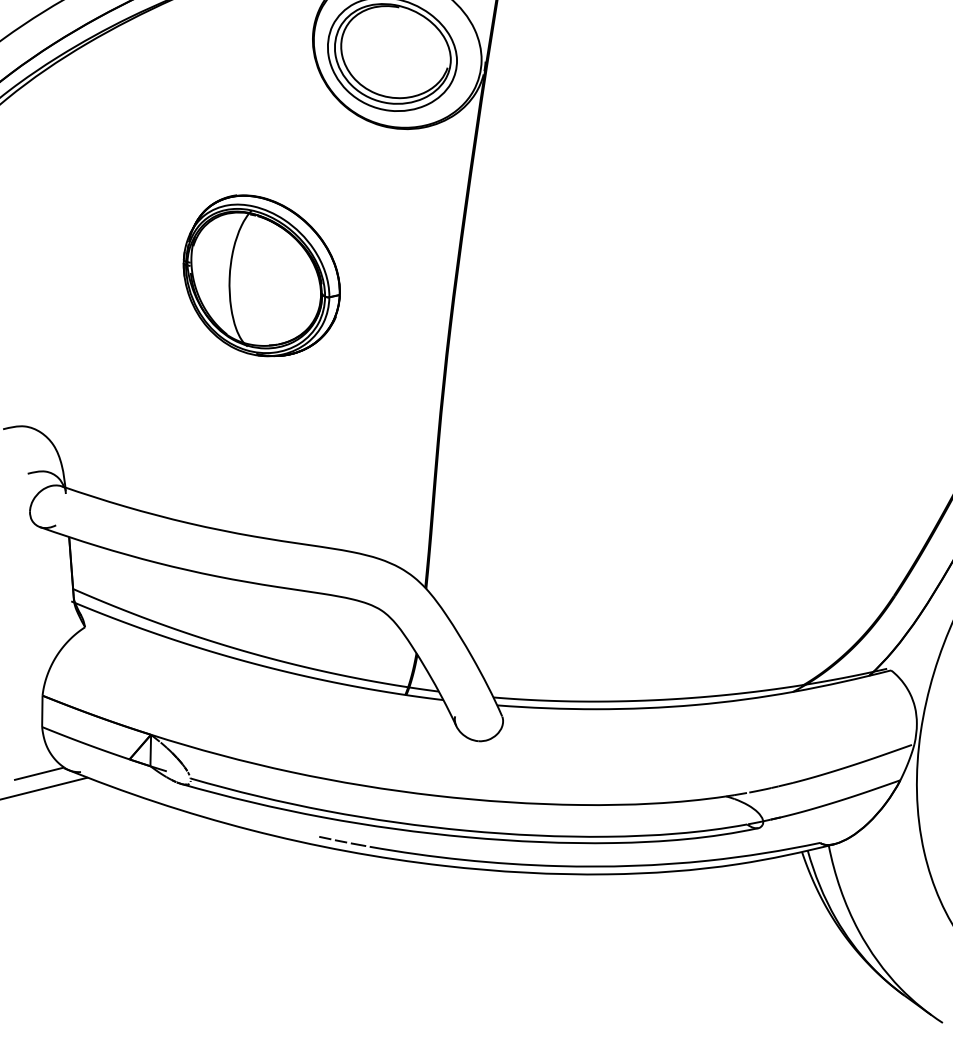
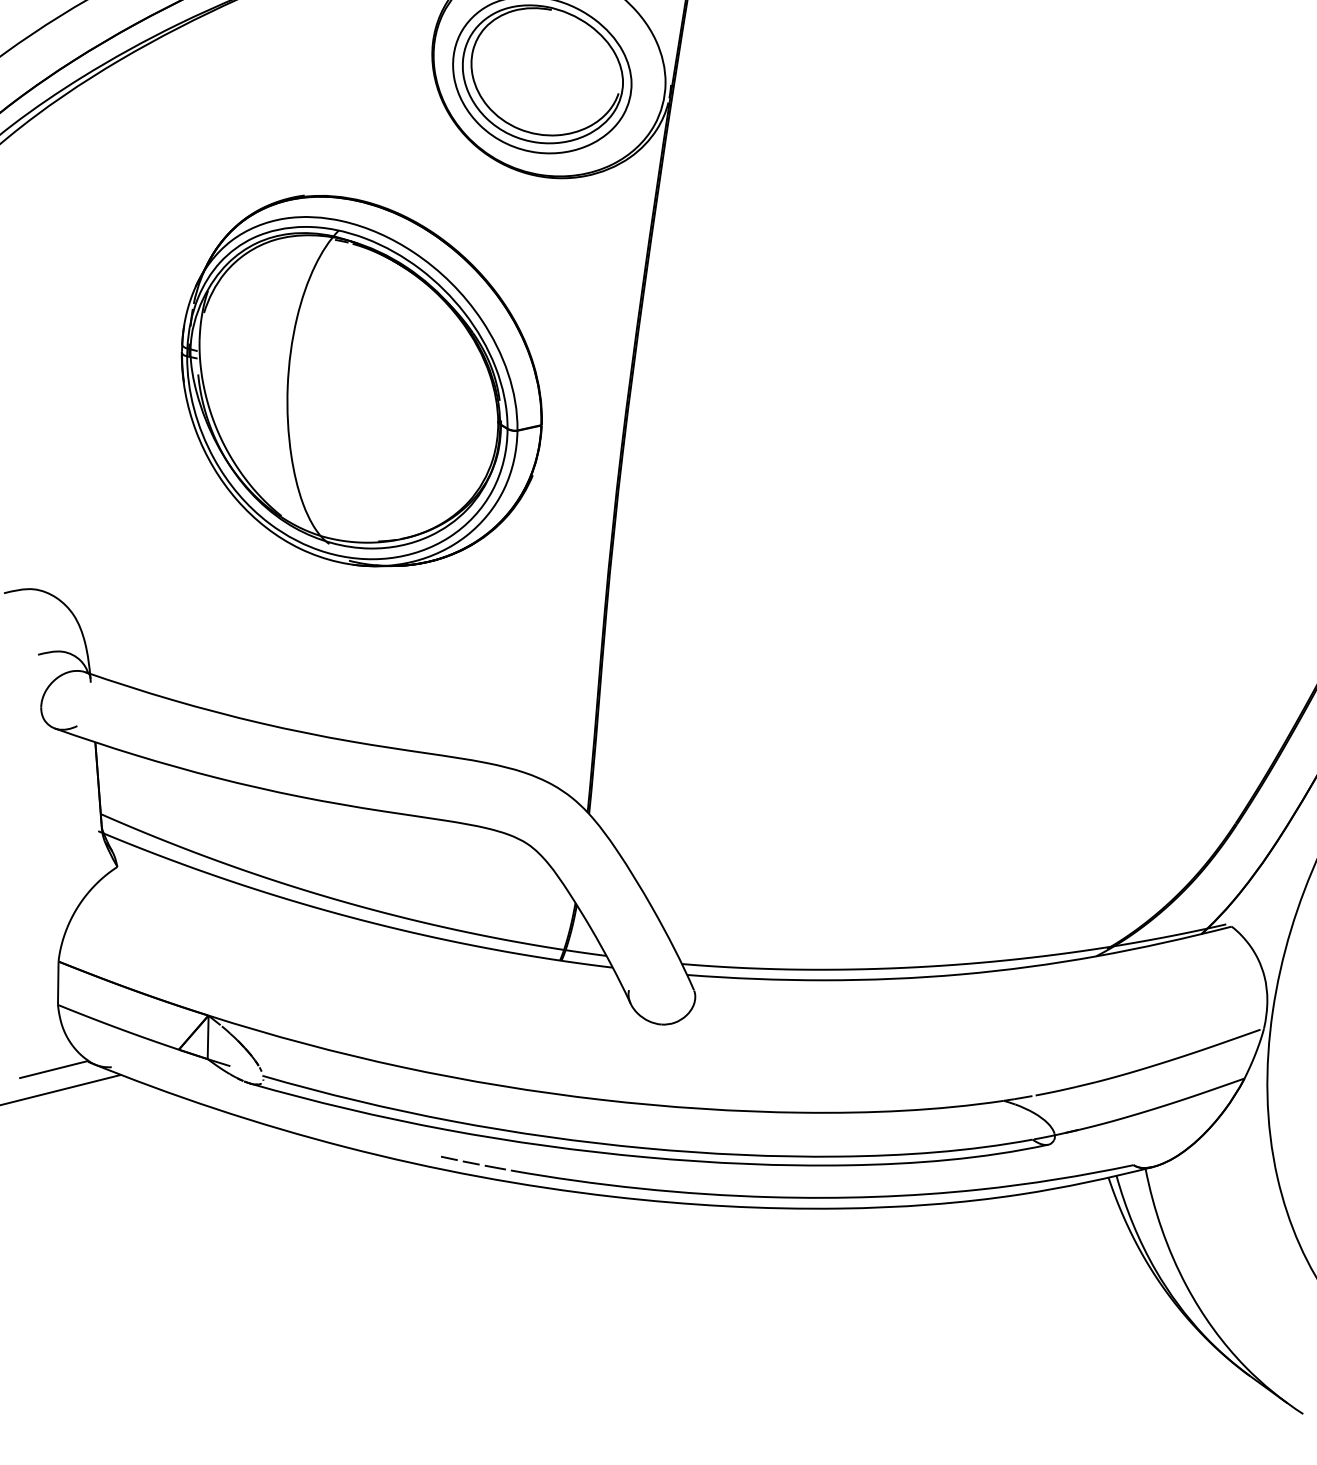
part: (261, 275) -> (361, 380), size x1.67

